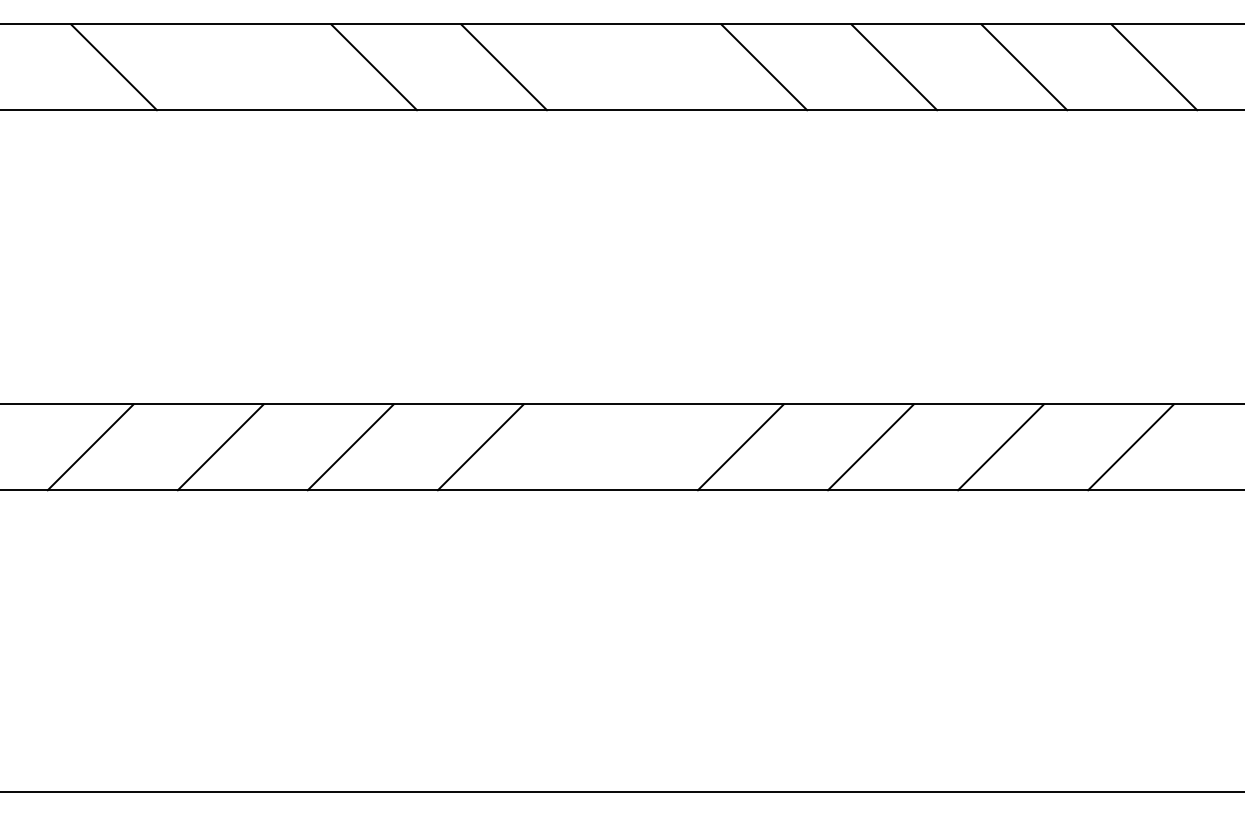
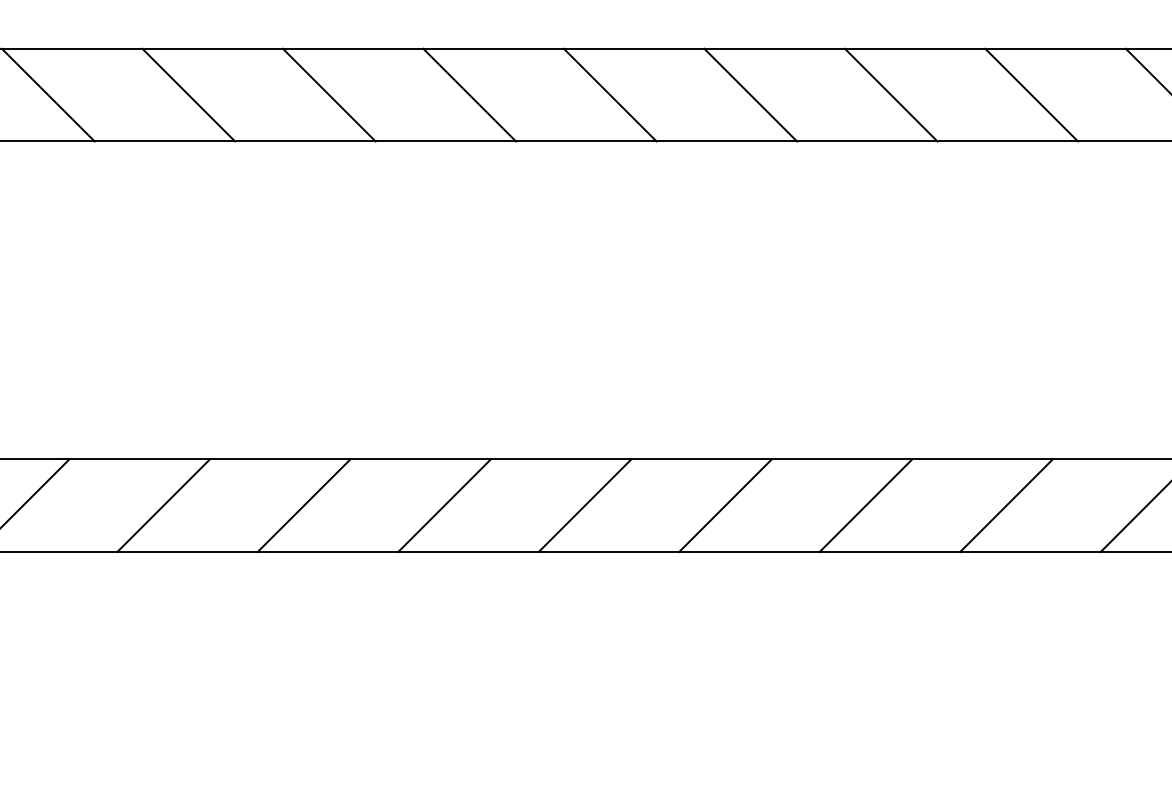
line: (243, 67) -> (188, 95), added
line: (634, 67) -> (610, 95), added
line: (610, 447) -> (584, 505), added

